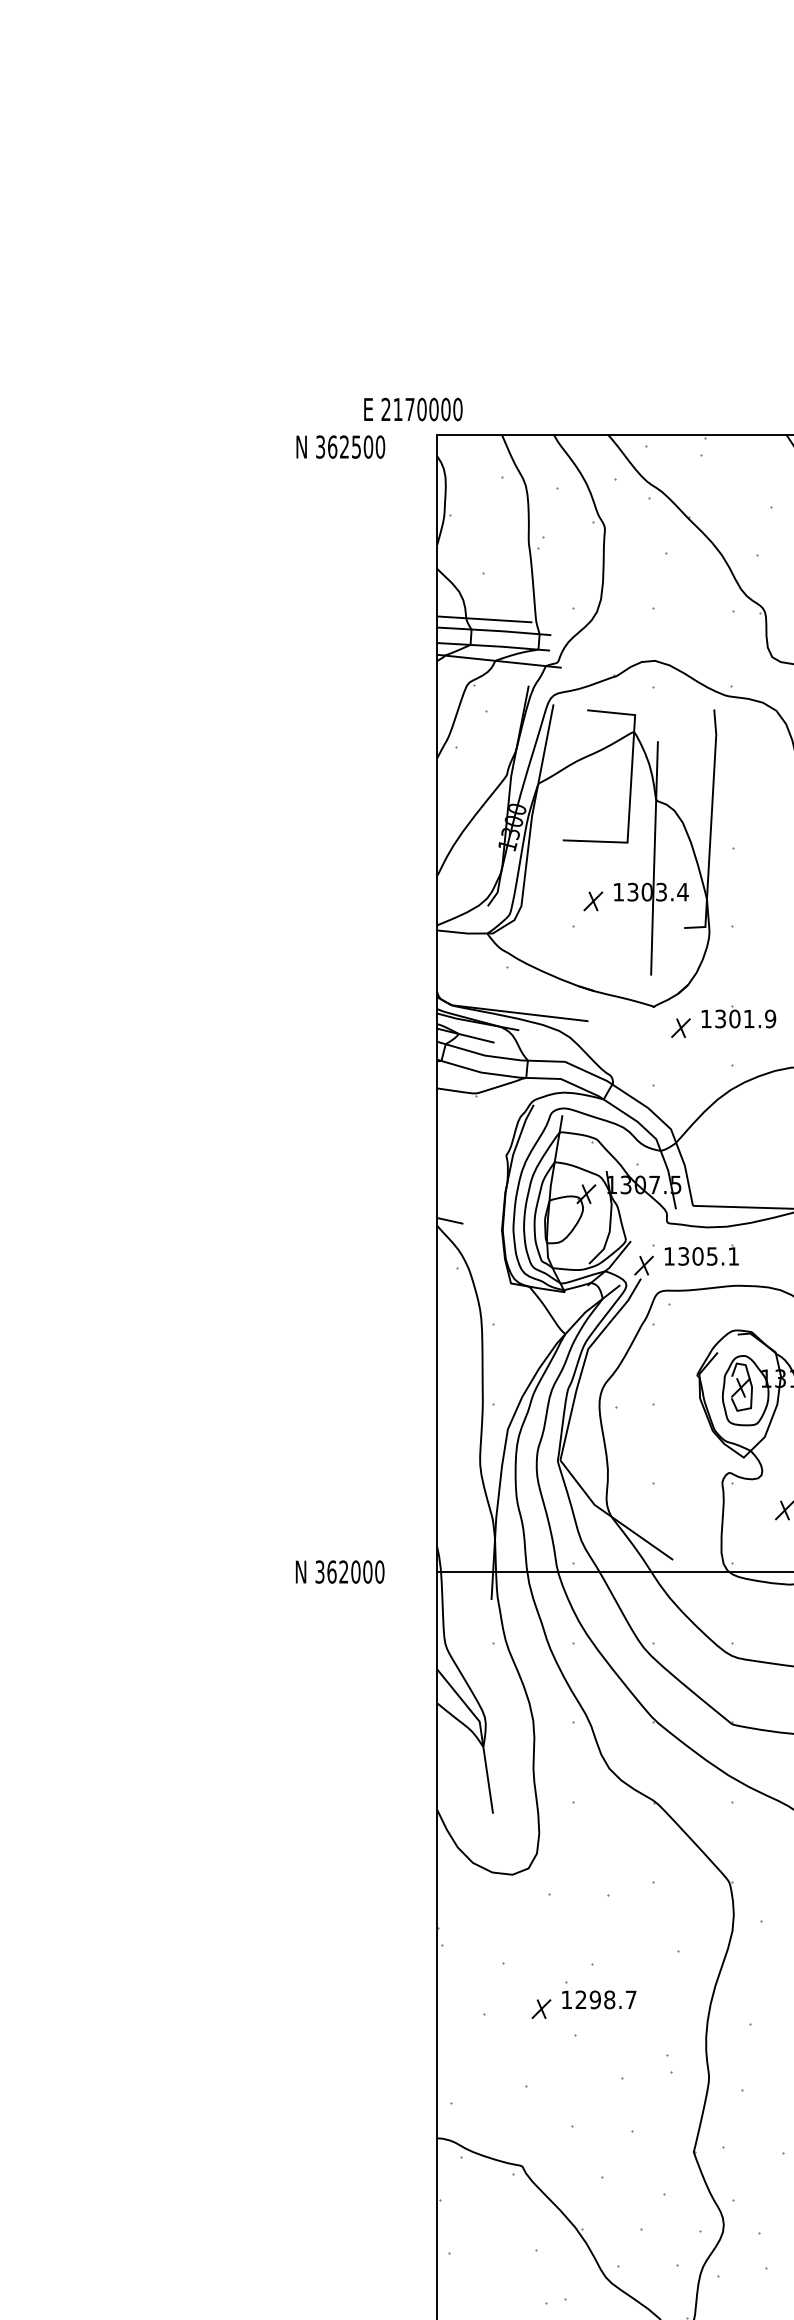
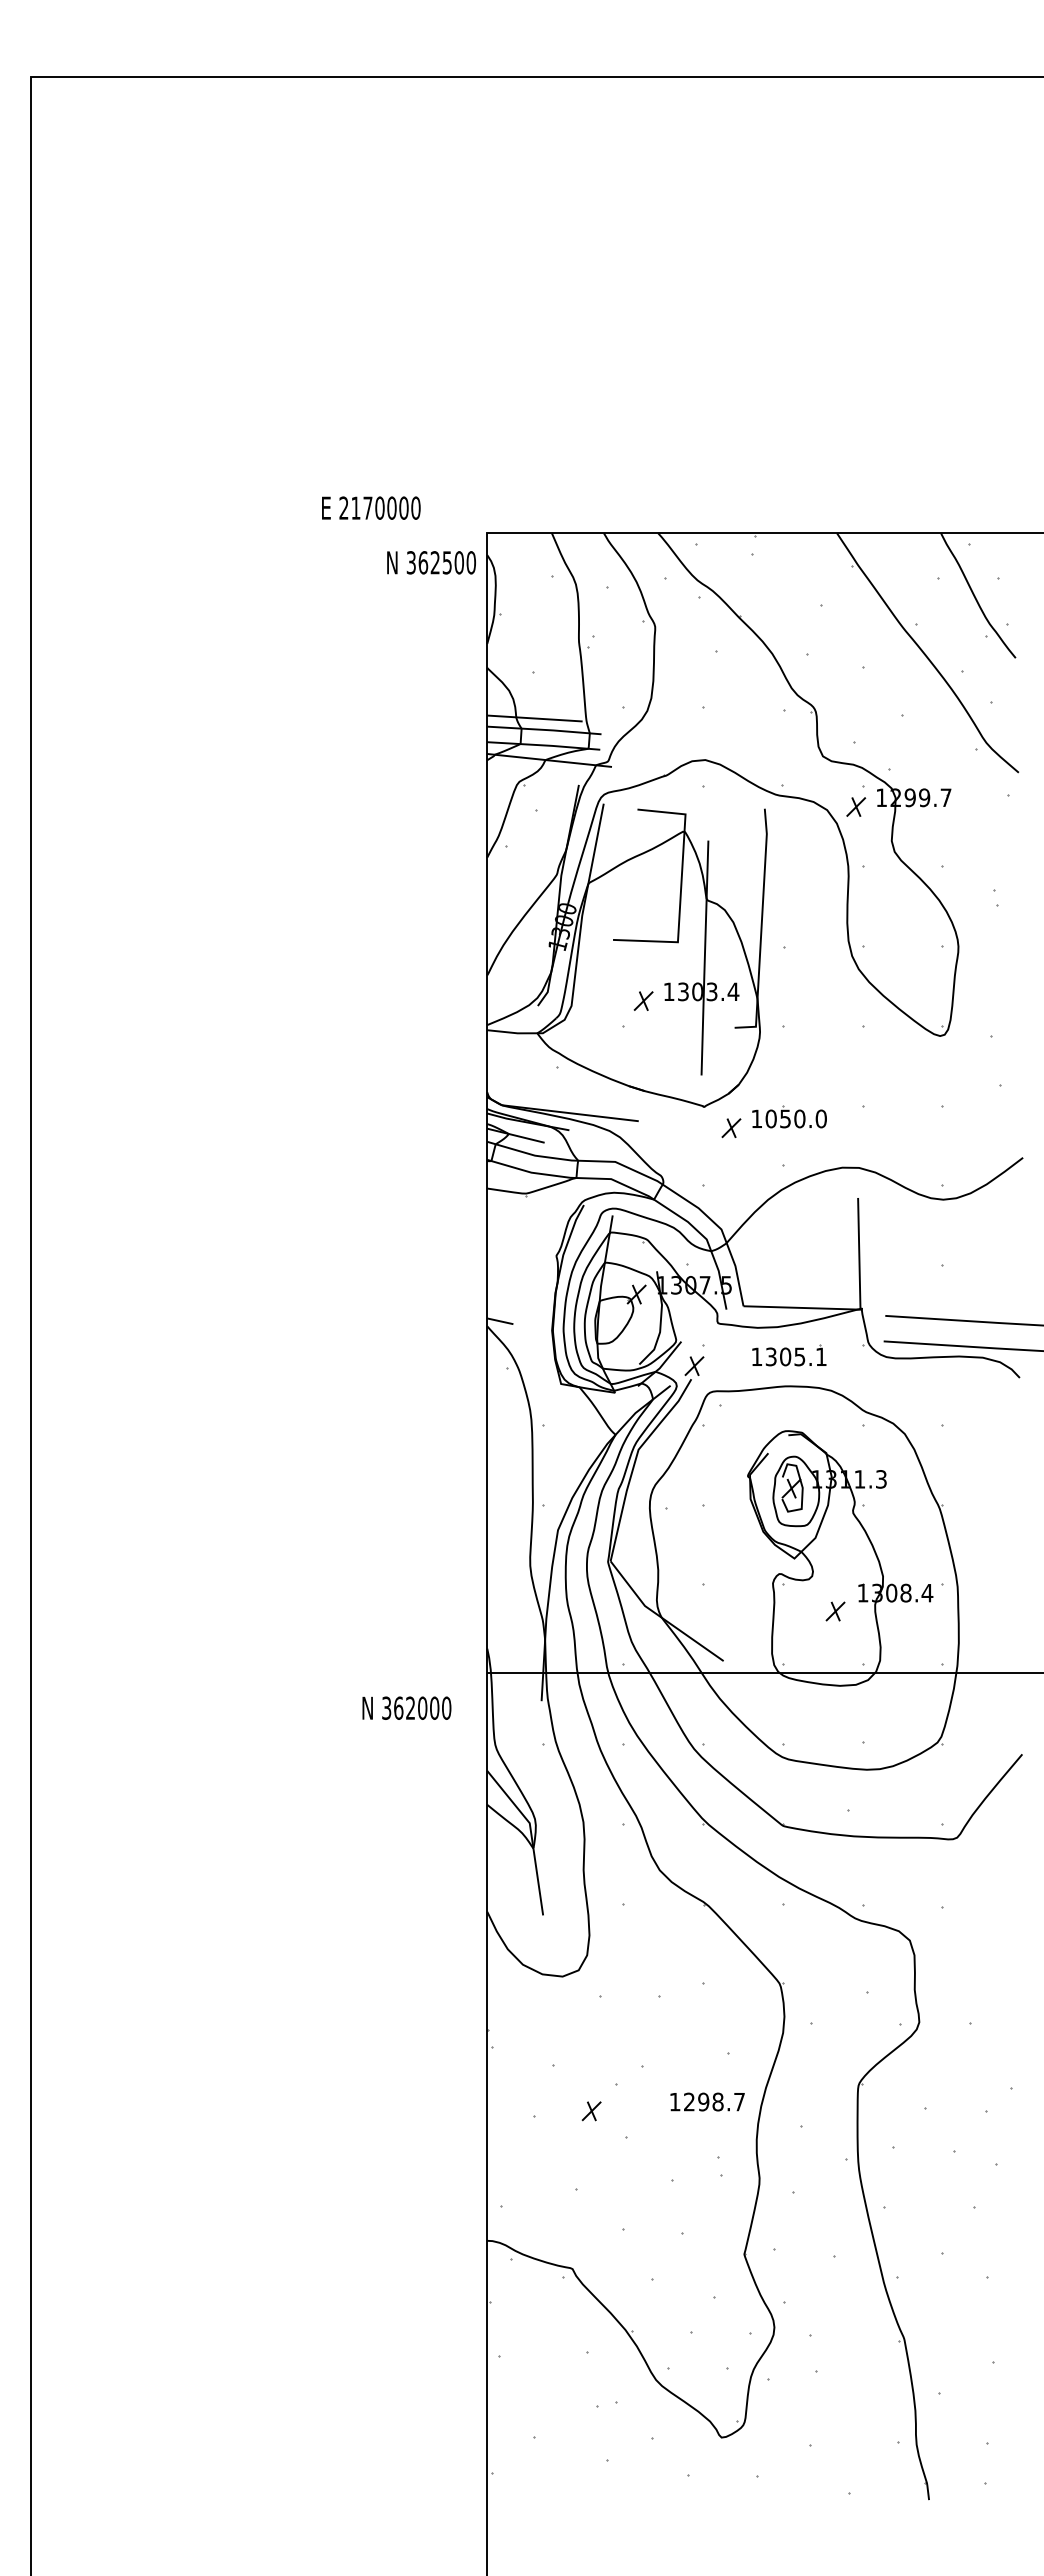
text: (413, 408) -> (371, 507), moved
text: (340, 446) -> (431, 562), moved
text: (744, 1018) -> (795, 1118), 1301.9 -> 1050.0
part: (701, 1255) -> (789, 1355), moved
text: (339, 1571) -> (406, 1707), moved
text: (599, 1999) -> (707, 2101), moved

